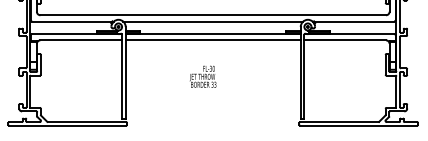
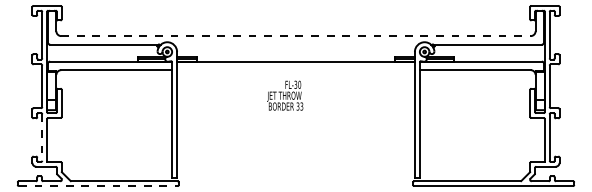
line: (213, 15) -> (296, 36), solid -> dashed
line: (212, 21) -> (295, 44), removed
line: (212, 40) -> (295, 70), removed
text: (203, 76) -> (285, 95), moved
line: (26, 90) -> (42, 138), solid -> dashed
line: (67, 125) -> (98, 186), solid -> dashed

